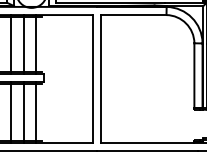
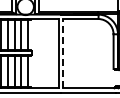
line: (101, 78) -> (63, 53), solid -> dashed

